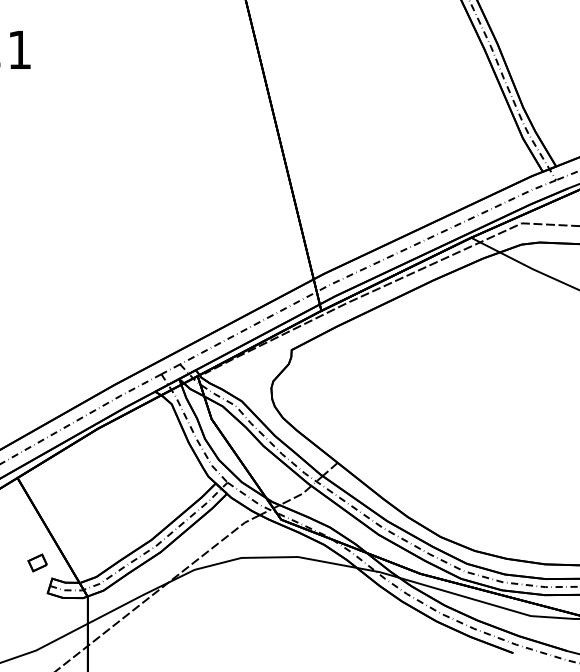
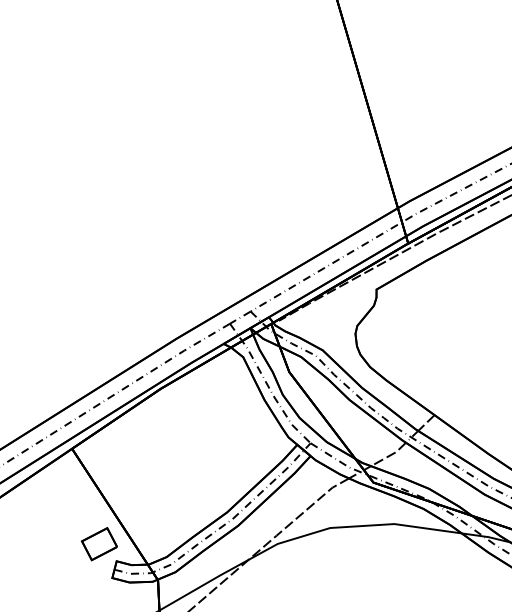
part: (37, 562) -> (99, 543), size x1.67

